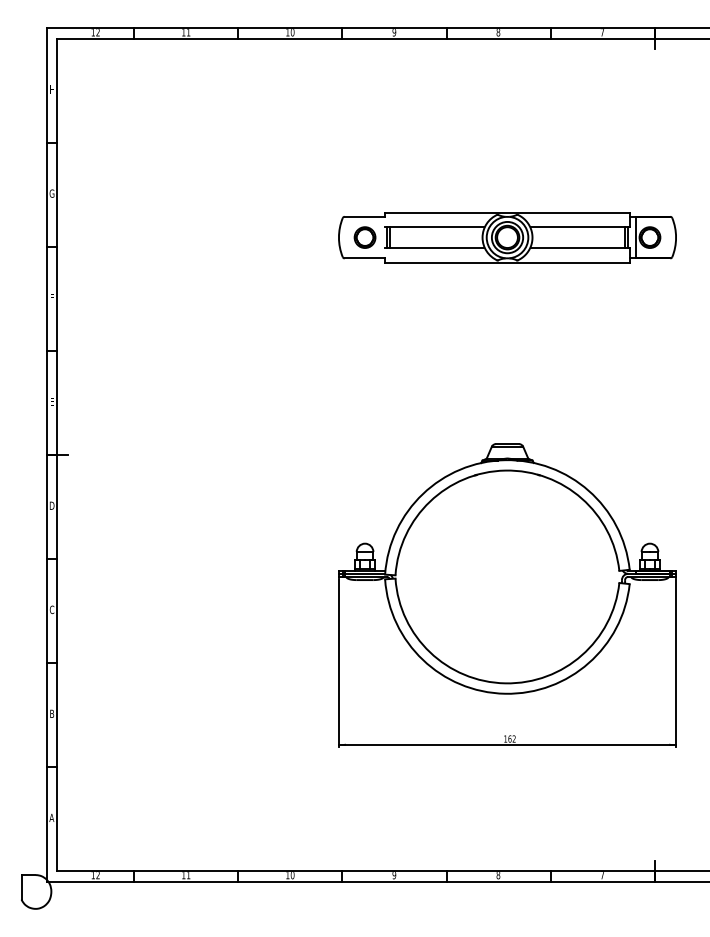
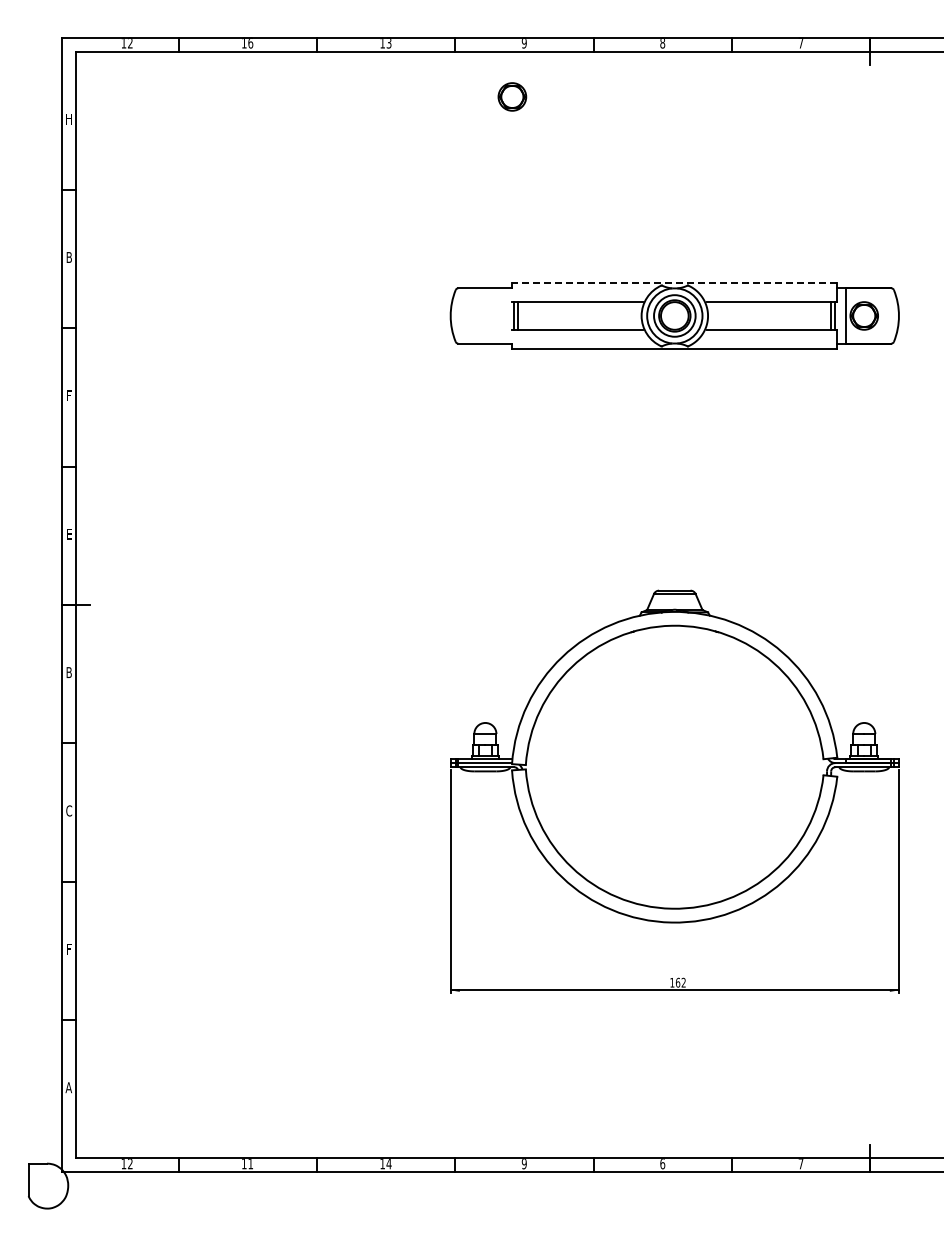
text: (188, 32) -> (250, 43), 11 -> 16
text: (292, 32) -> (388, 43), 10 -> 13
text: (51, 193) -> (68, 257), G -> B
line: (507, 212) -> (674, 282), solid -> dashed
part: (365, 237) -> (512, 96), moved
text: (52, 505) -> (69, 672), D -> B
text: (51, 713) -> (68, 948), B -> F
text: (292, 875) -> (388, 1164), 10 -> 14
text: (498, 875) -> (662, 1164), 8 -> 6

